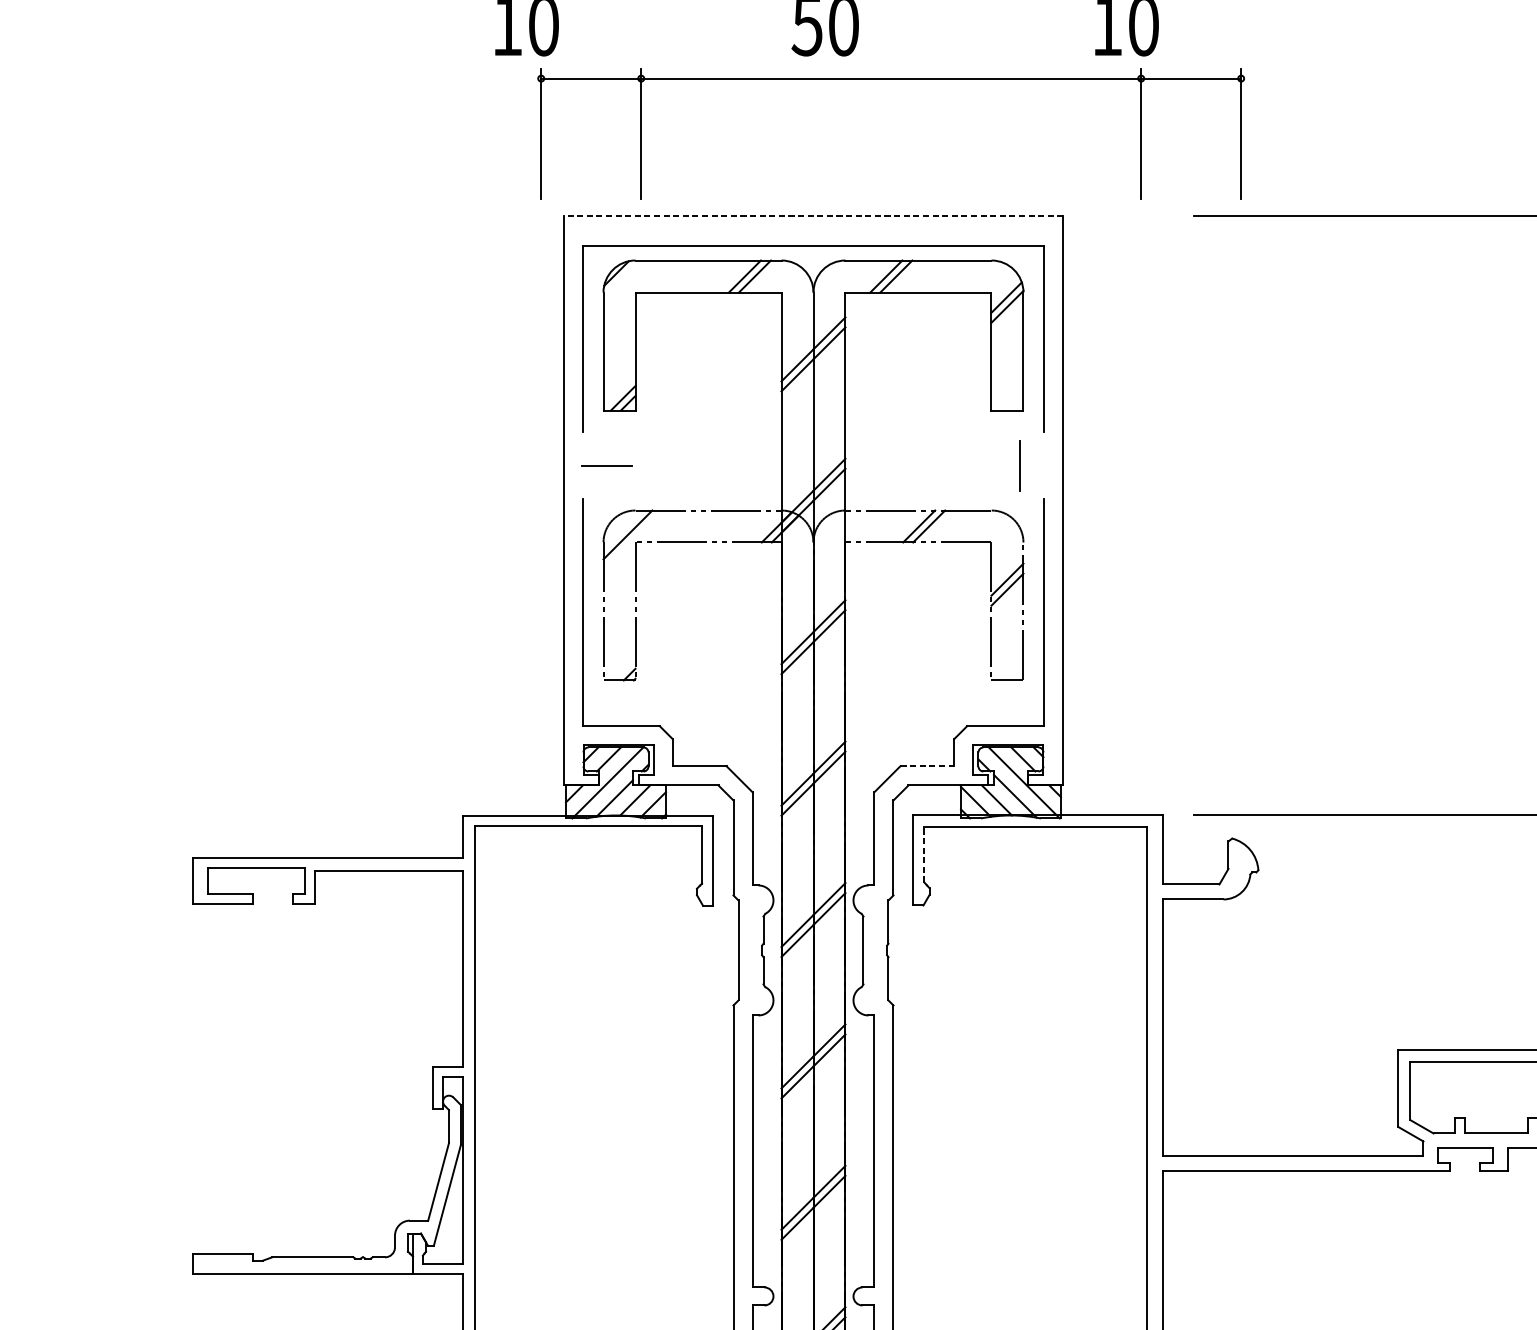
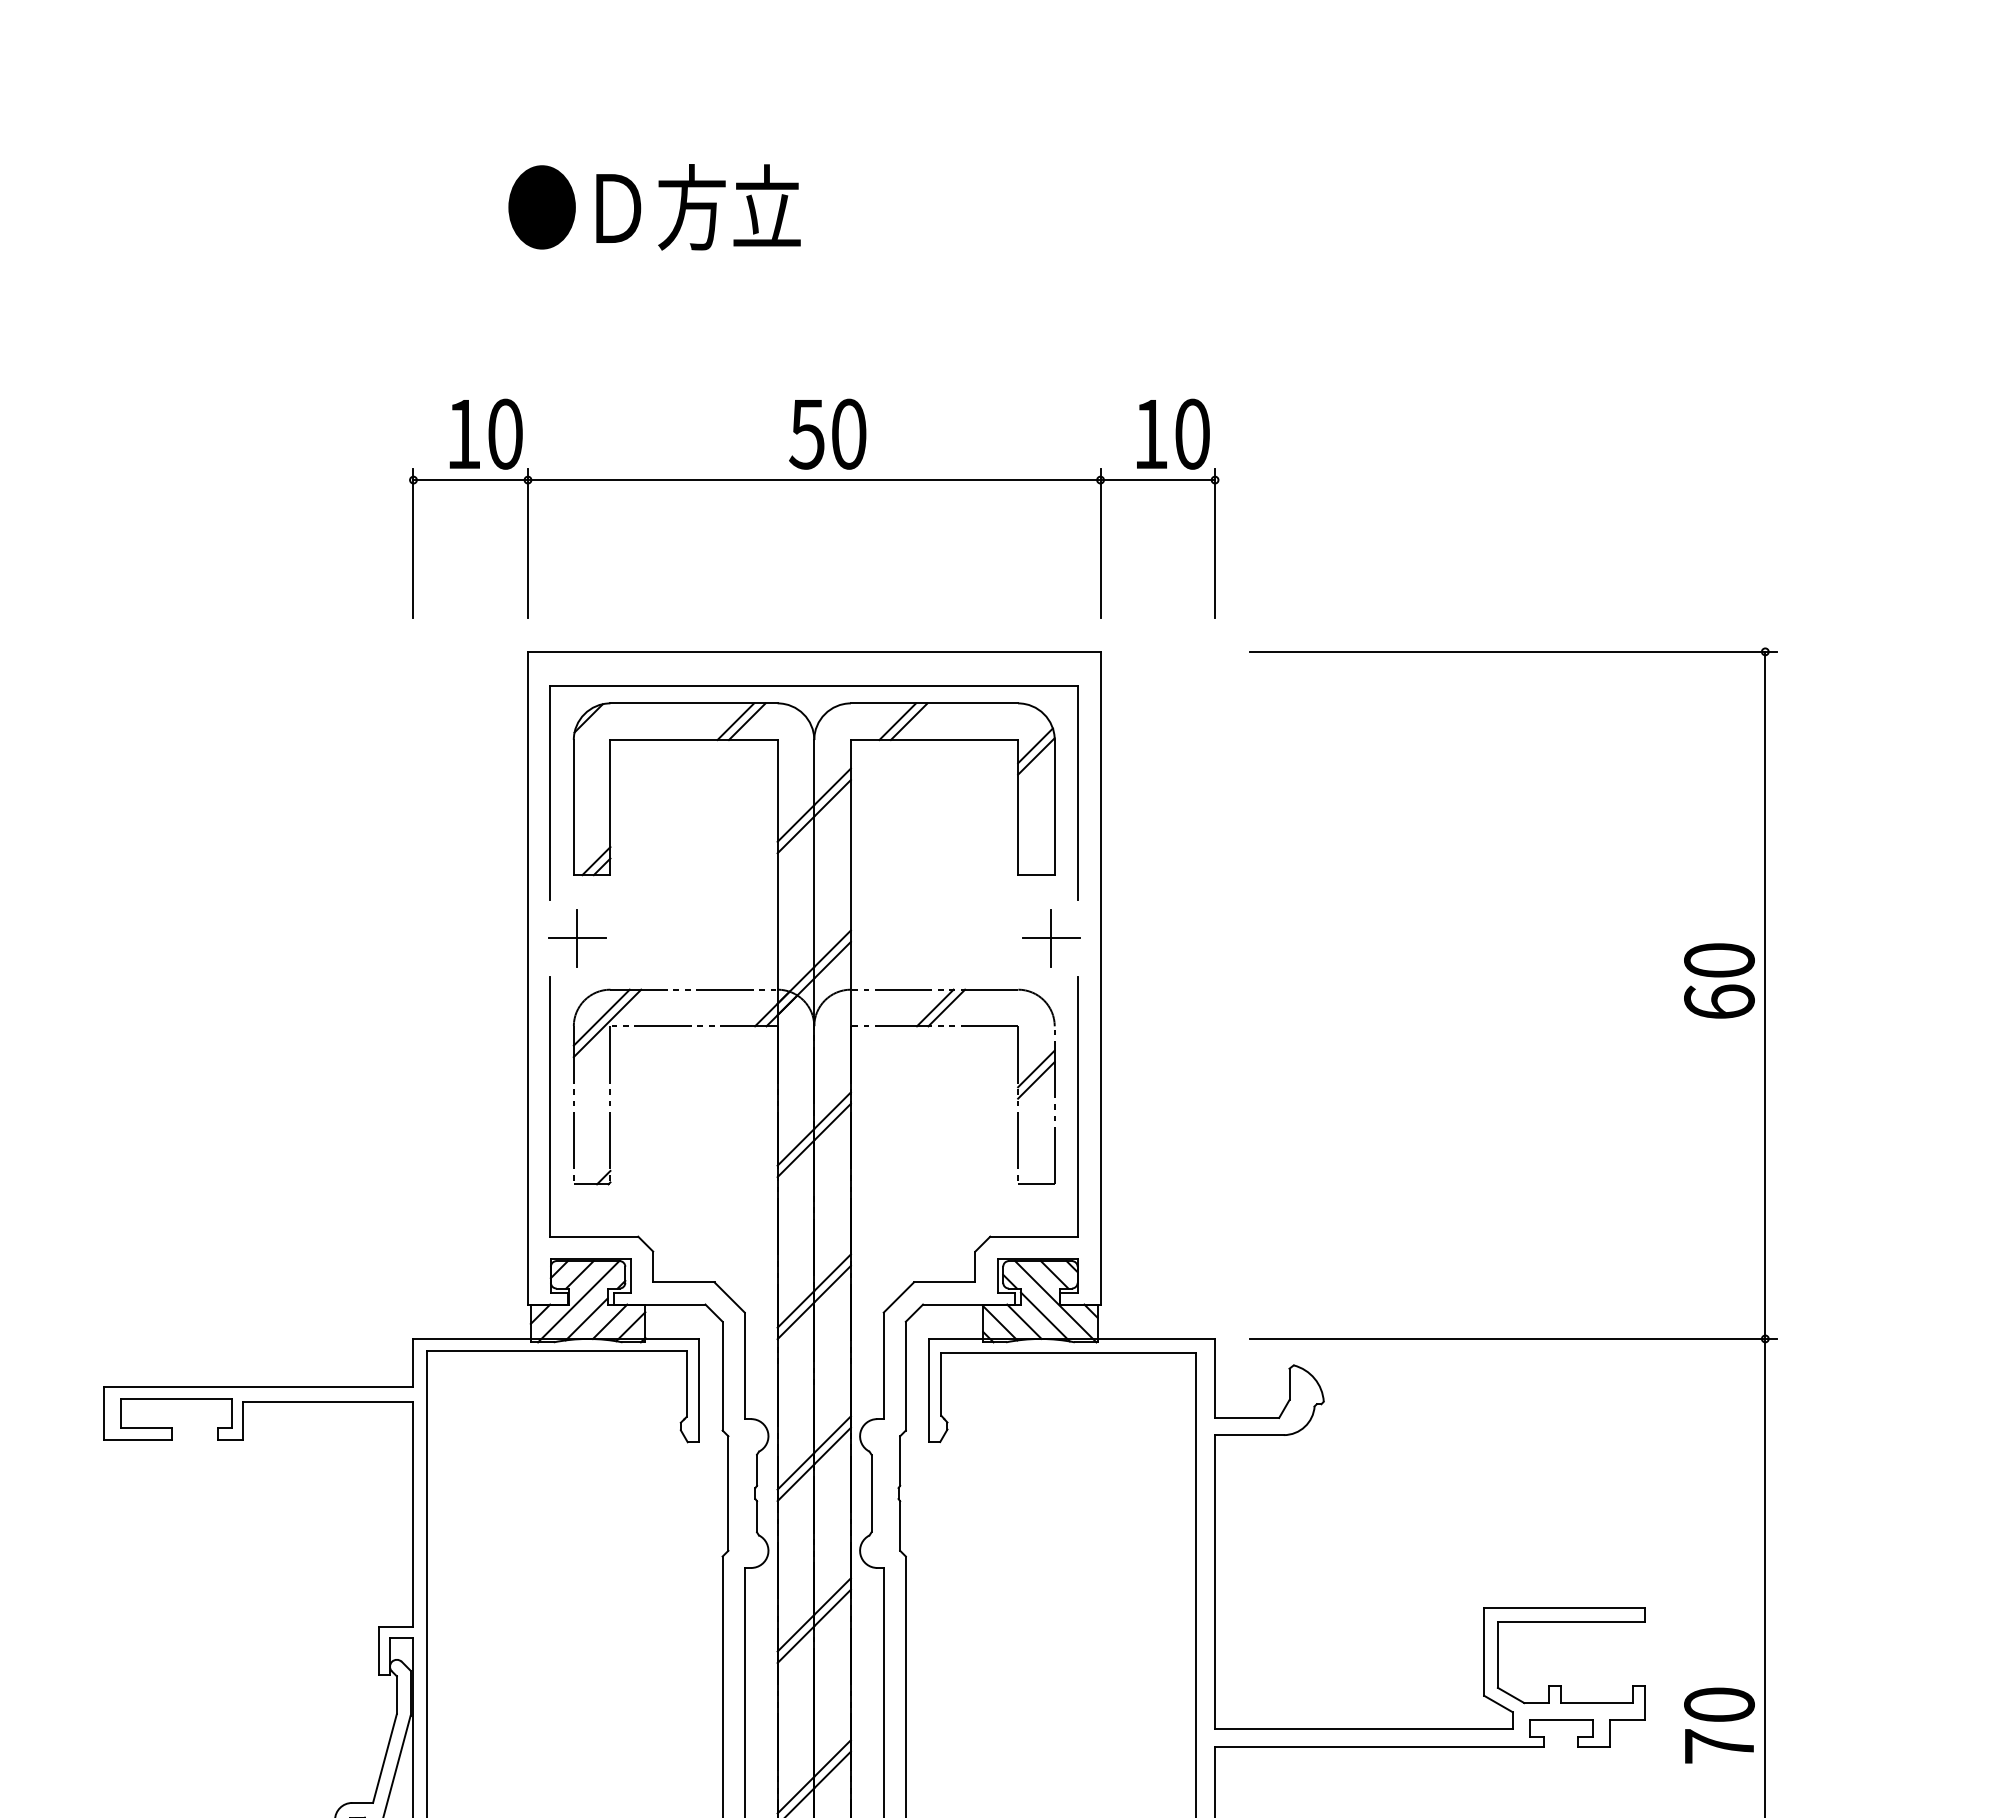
part: (891, 78) -> (814, 480), moved
line: (812, 215) -> (813, 651), dashed -> solid
line: (606, 464) -> (577, 937), added
line: (1019, 465) -> (1050, 938), added
line: (632, 540) -> (607, 1023), added
line: (927, 766) -> (944, 1282), dashed -> solid
line: (924, 855) -> (941, 1384), dashed -> solid

